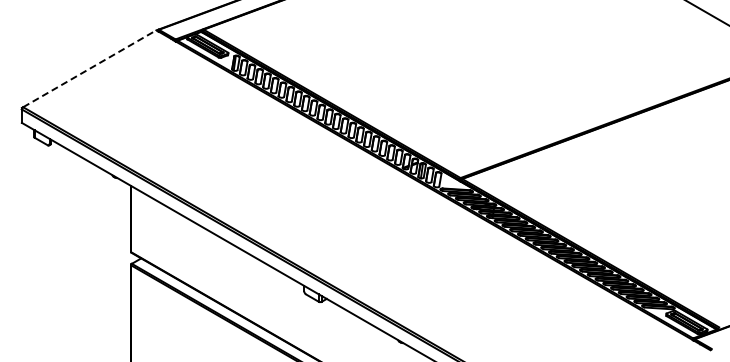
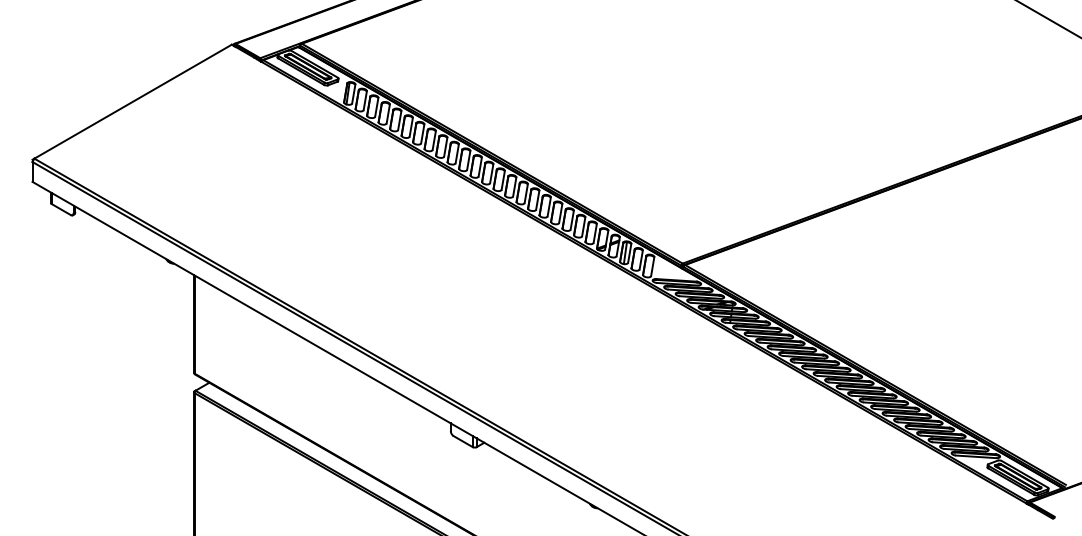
line: (89, 68) -> (132, 101), dashed -> solid

